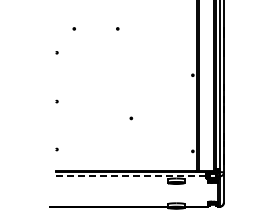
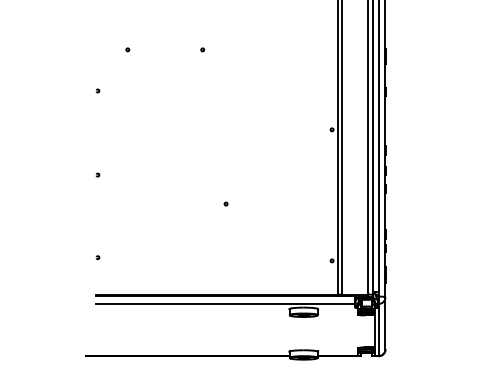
line: (131, 176) -> (226, 304), dashed -> solid

